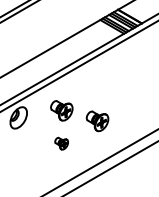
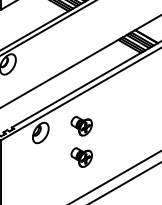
part: (97, 121) -> (115, 136), removed
part: (61, 143) -> (81, 157), size x1.67

